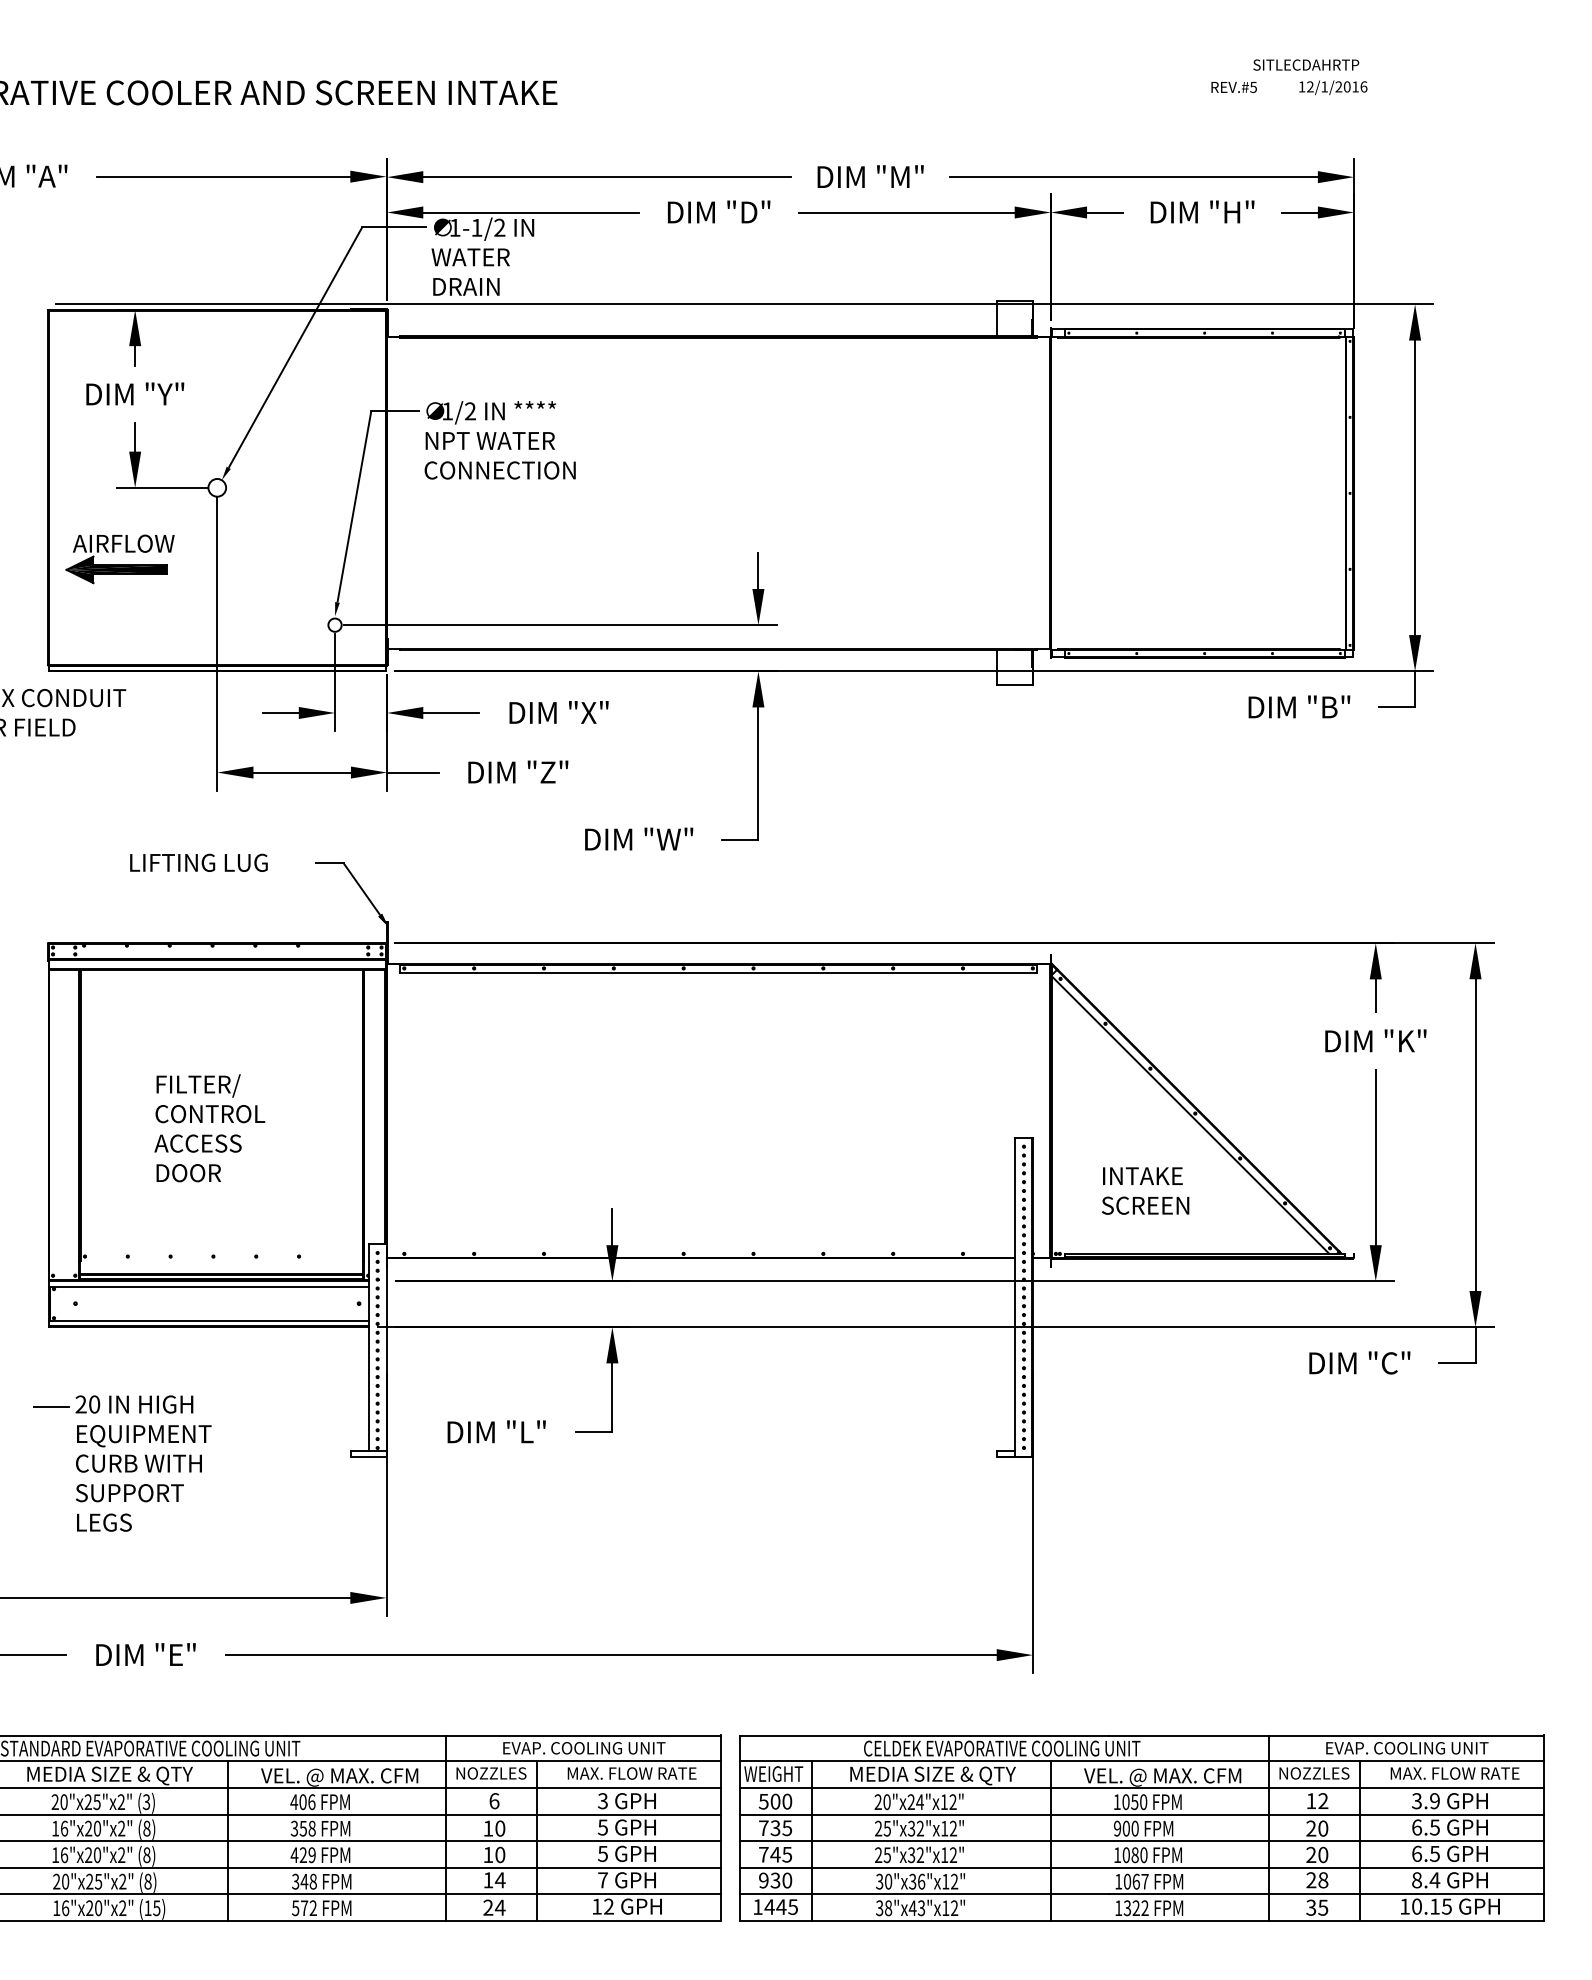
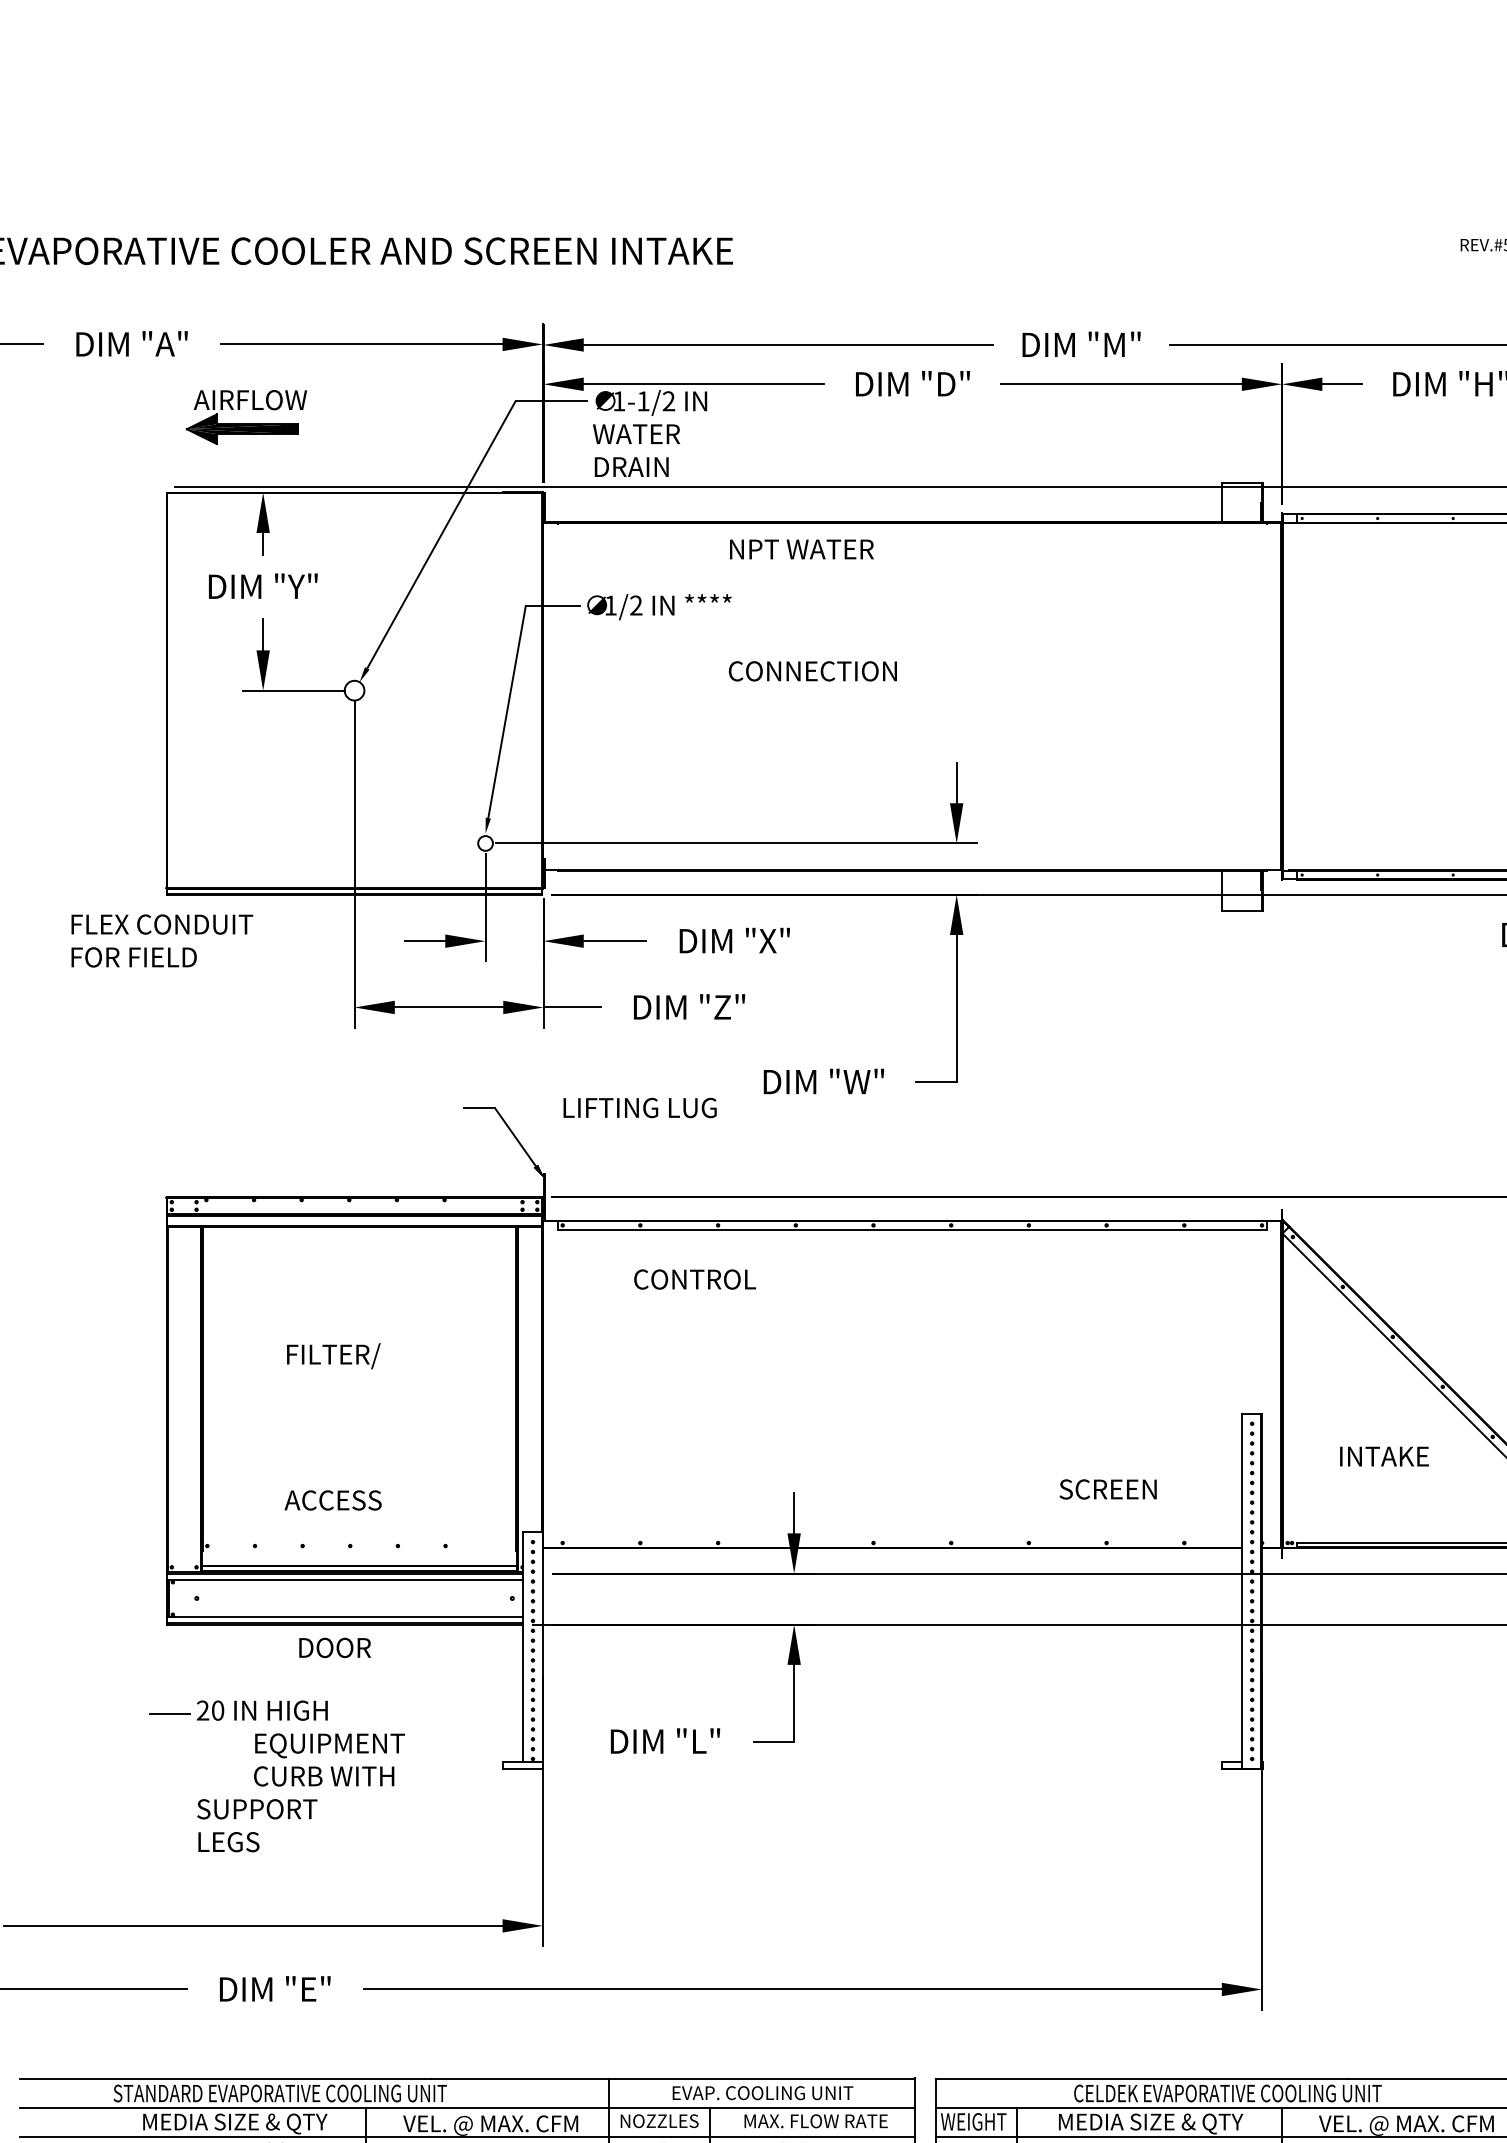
text: (489, 440) -> (800, 548), moved
text: (499, 470) -> (812, 671), moved
part: (119, 559) -> (245, 417), moved
text: (198, 862) -> (639, 1107), moved
text: (210, 1114) -> (695, 1280), moved
text: (197, 1143) -> (332, 1500), moved
text: (188, 1173) -> (334, 1648), moved
text: (1145, 1205) -> (1108, 1489), moved
text: (143, 1448) -> (329, 1759), moved

